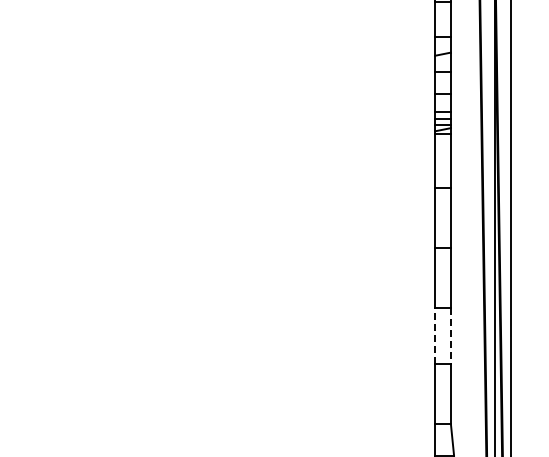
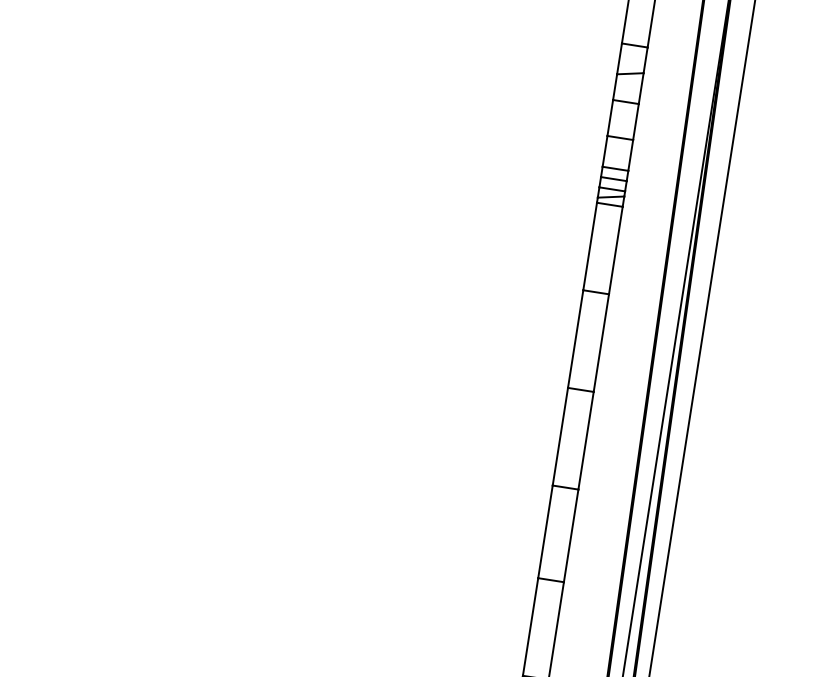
line: (435, 335) -> (546, 531), dashed -> solid
line: (450, 336) -> (570, 536), dashed -> solid

